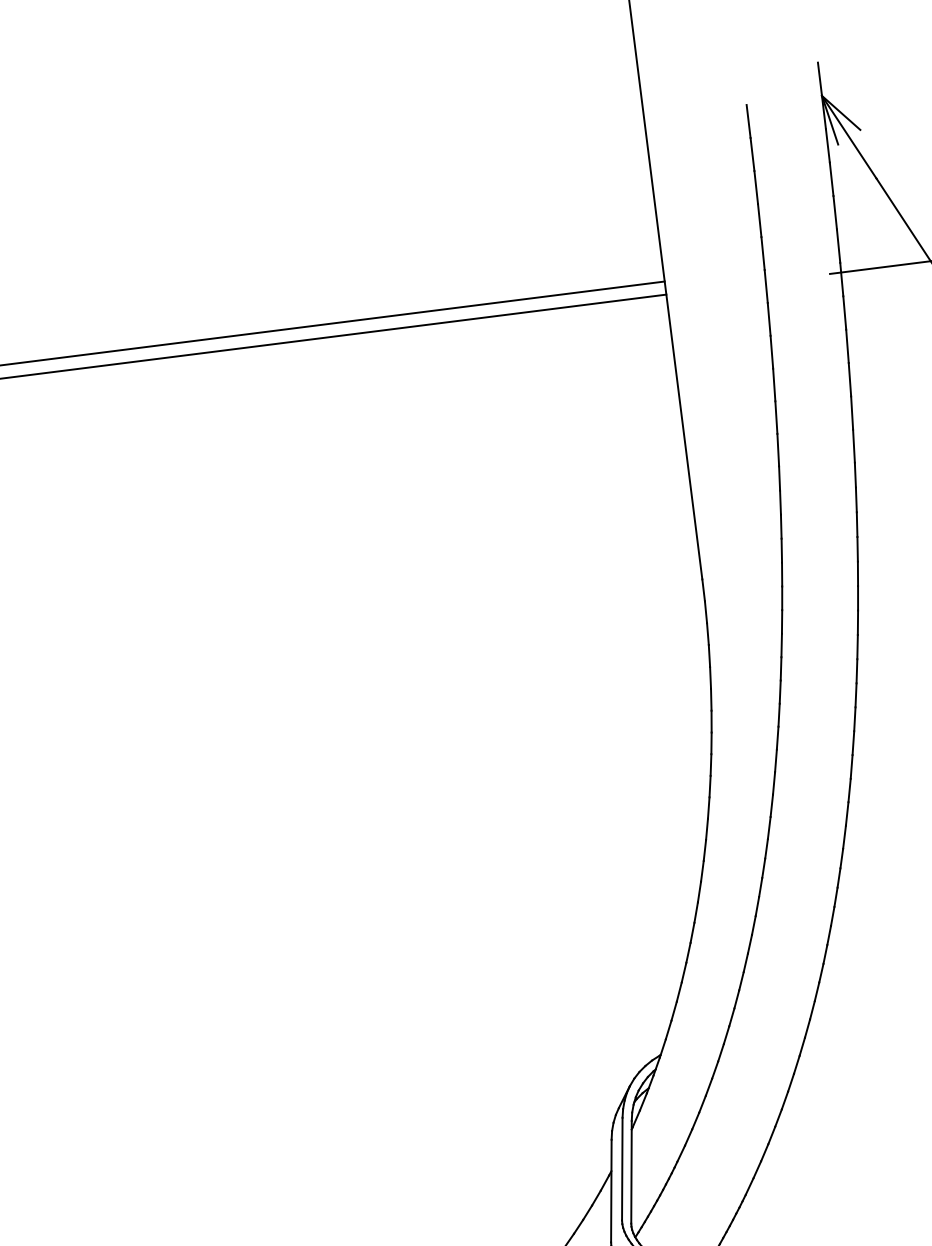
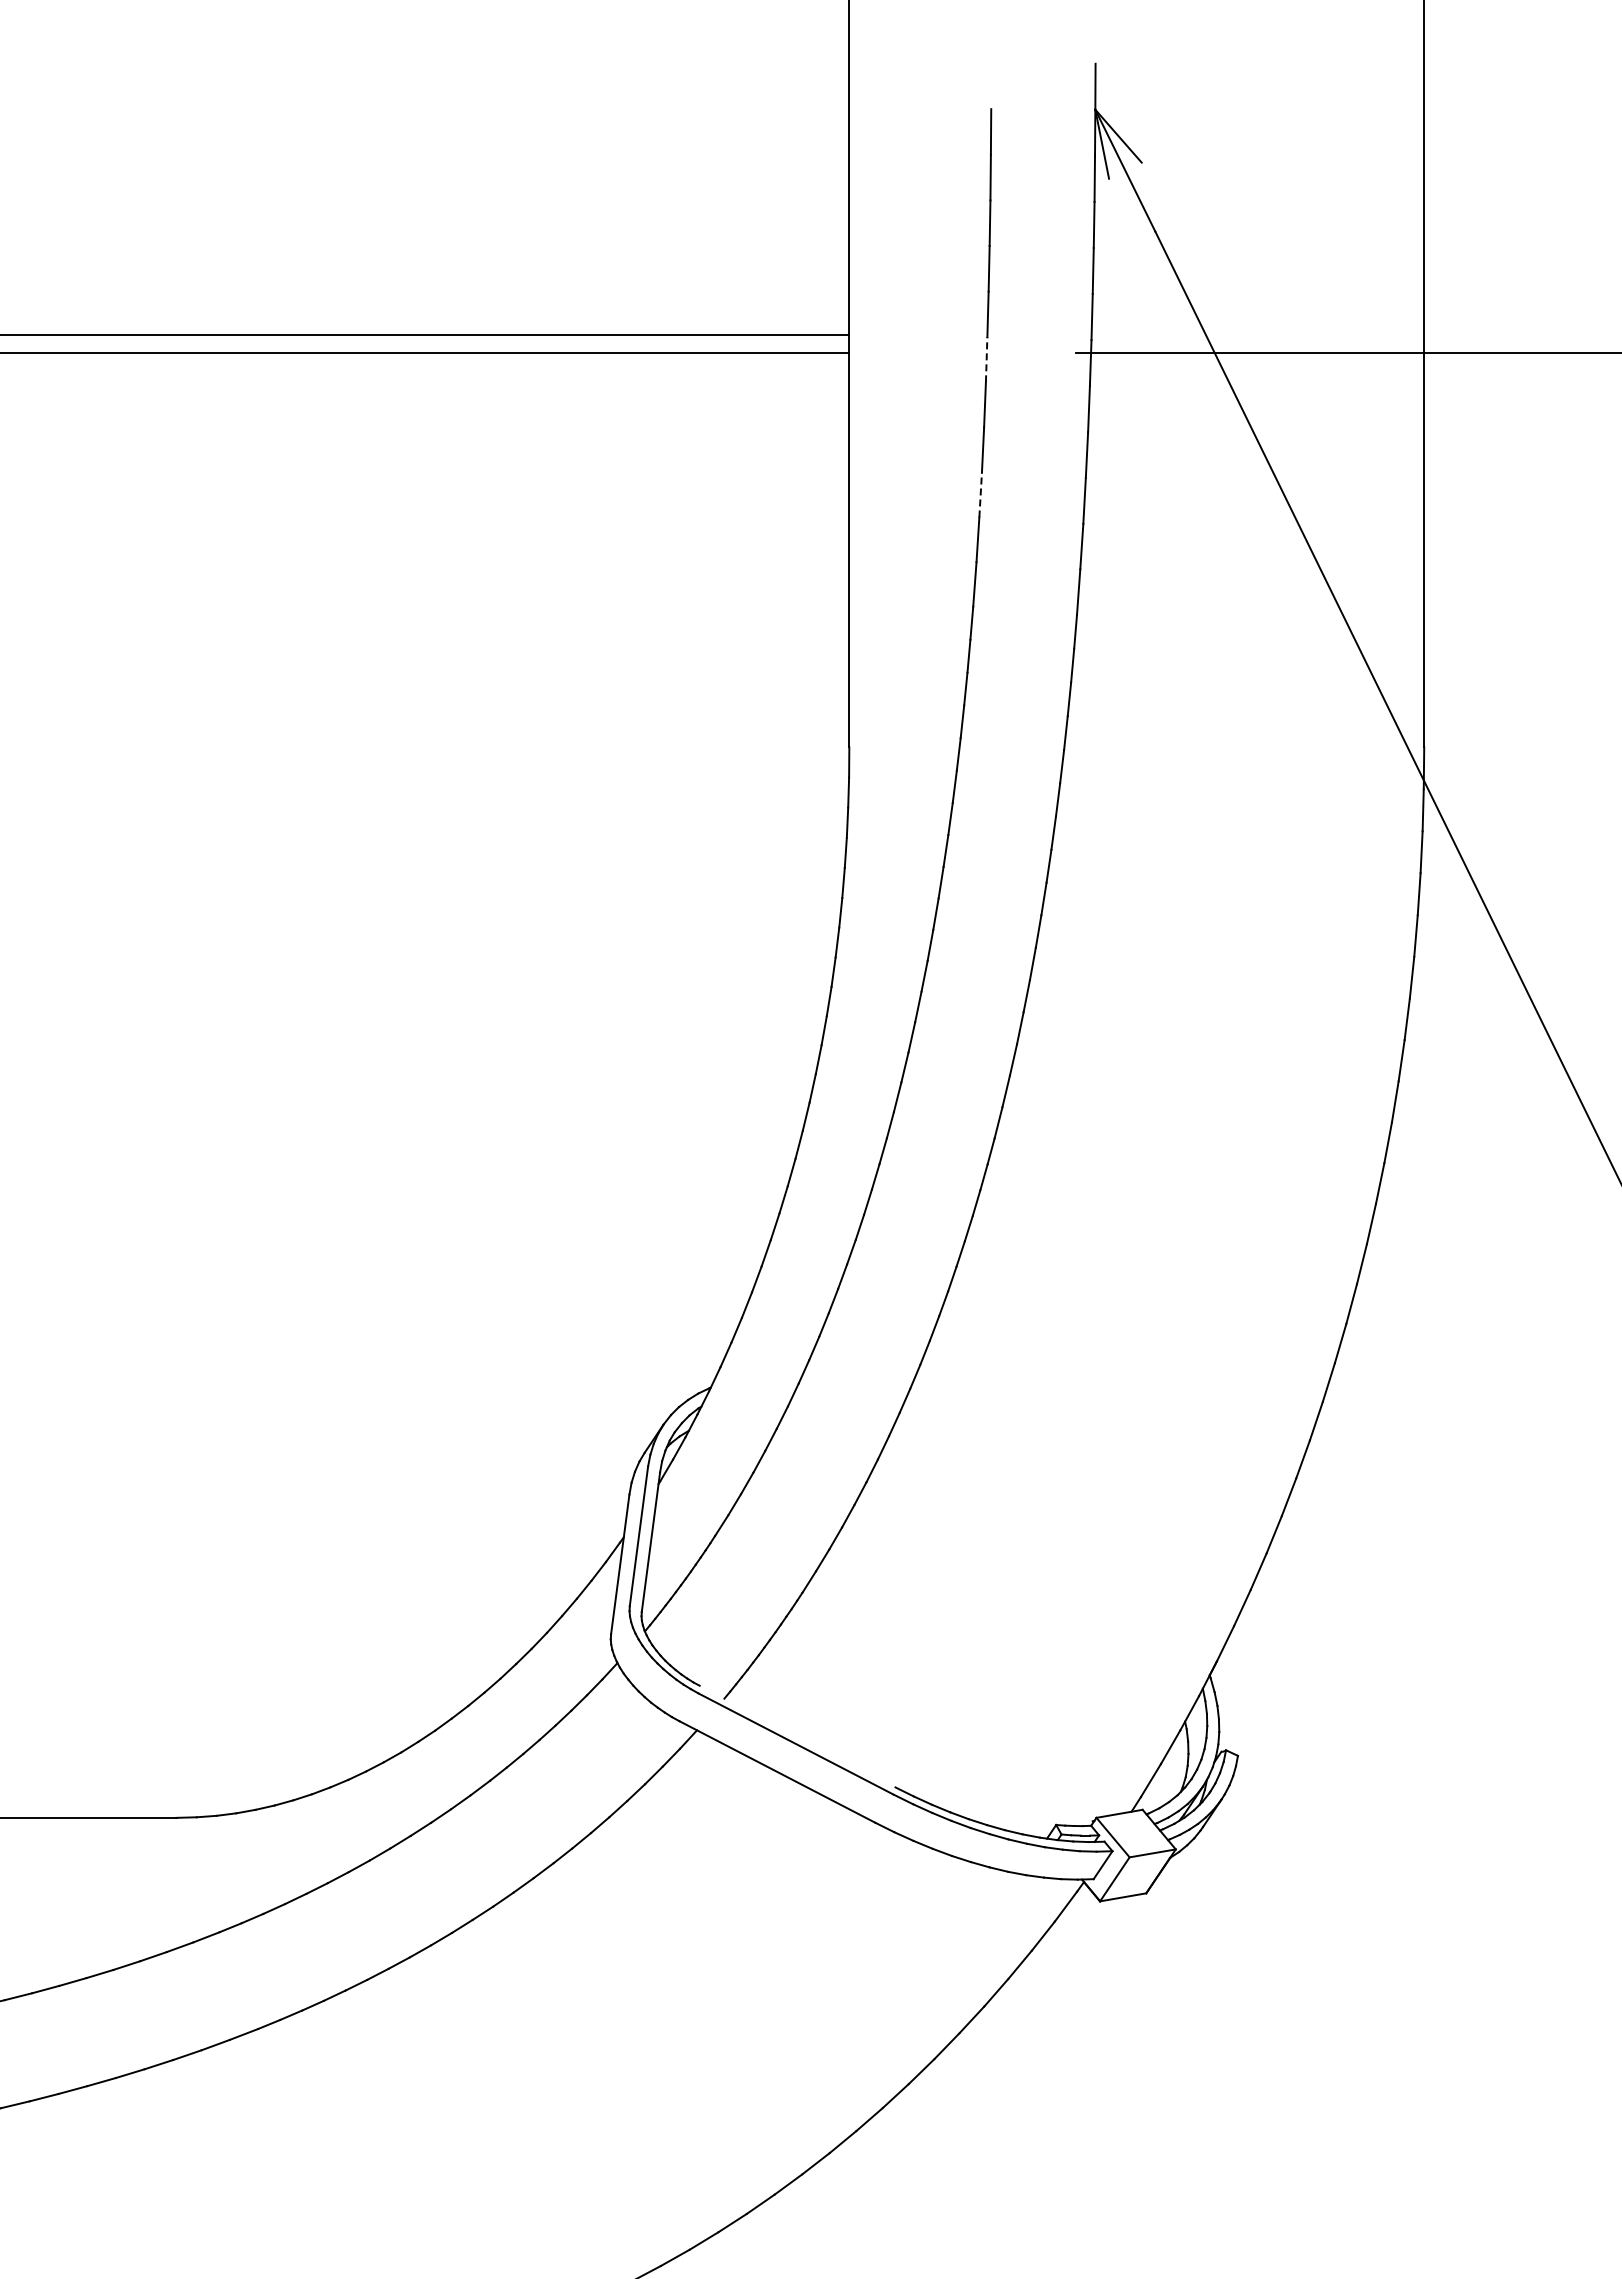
line: (766, 286) -> (986, 359), solid -> dashed
line: (774, 384) -> (980, 494), solid -> dashed

